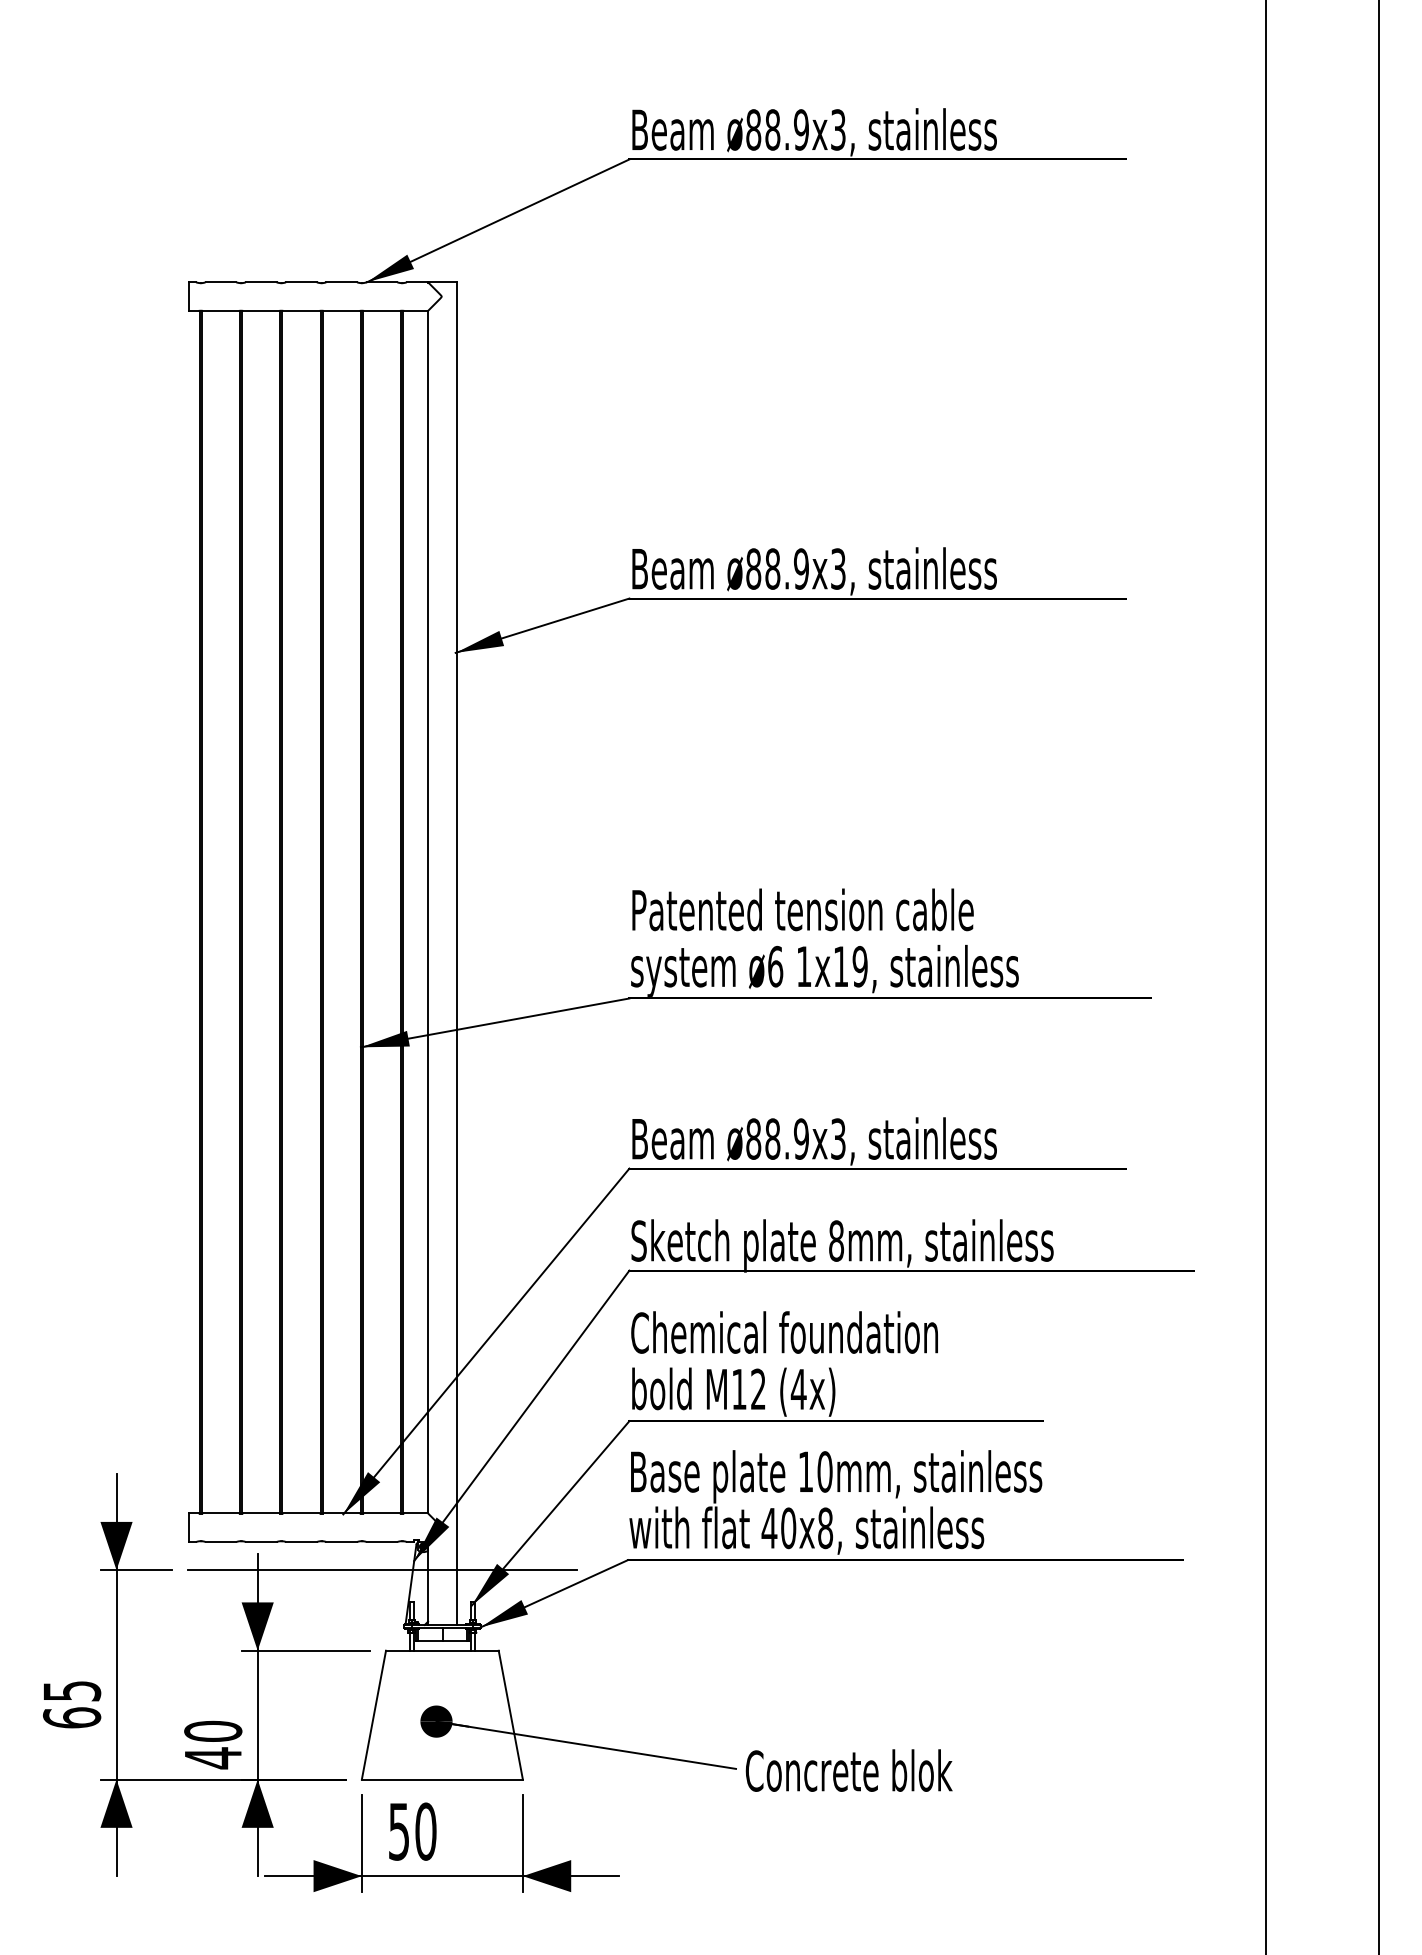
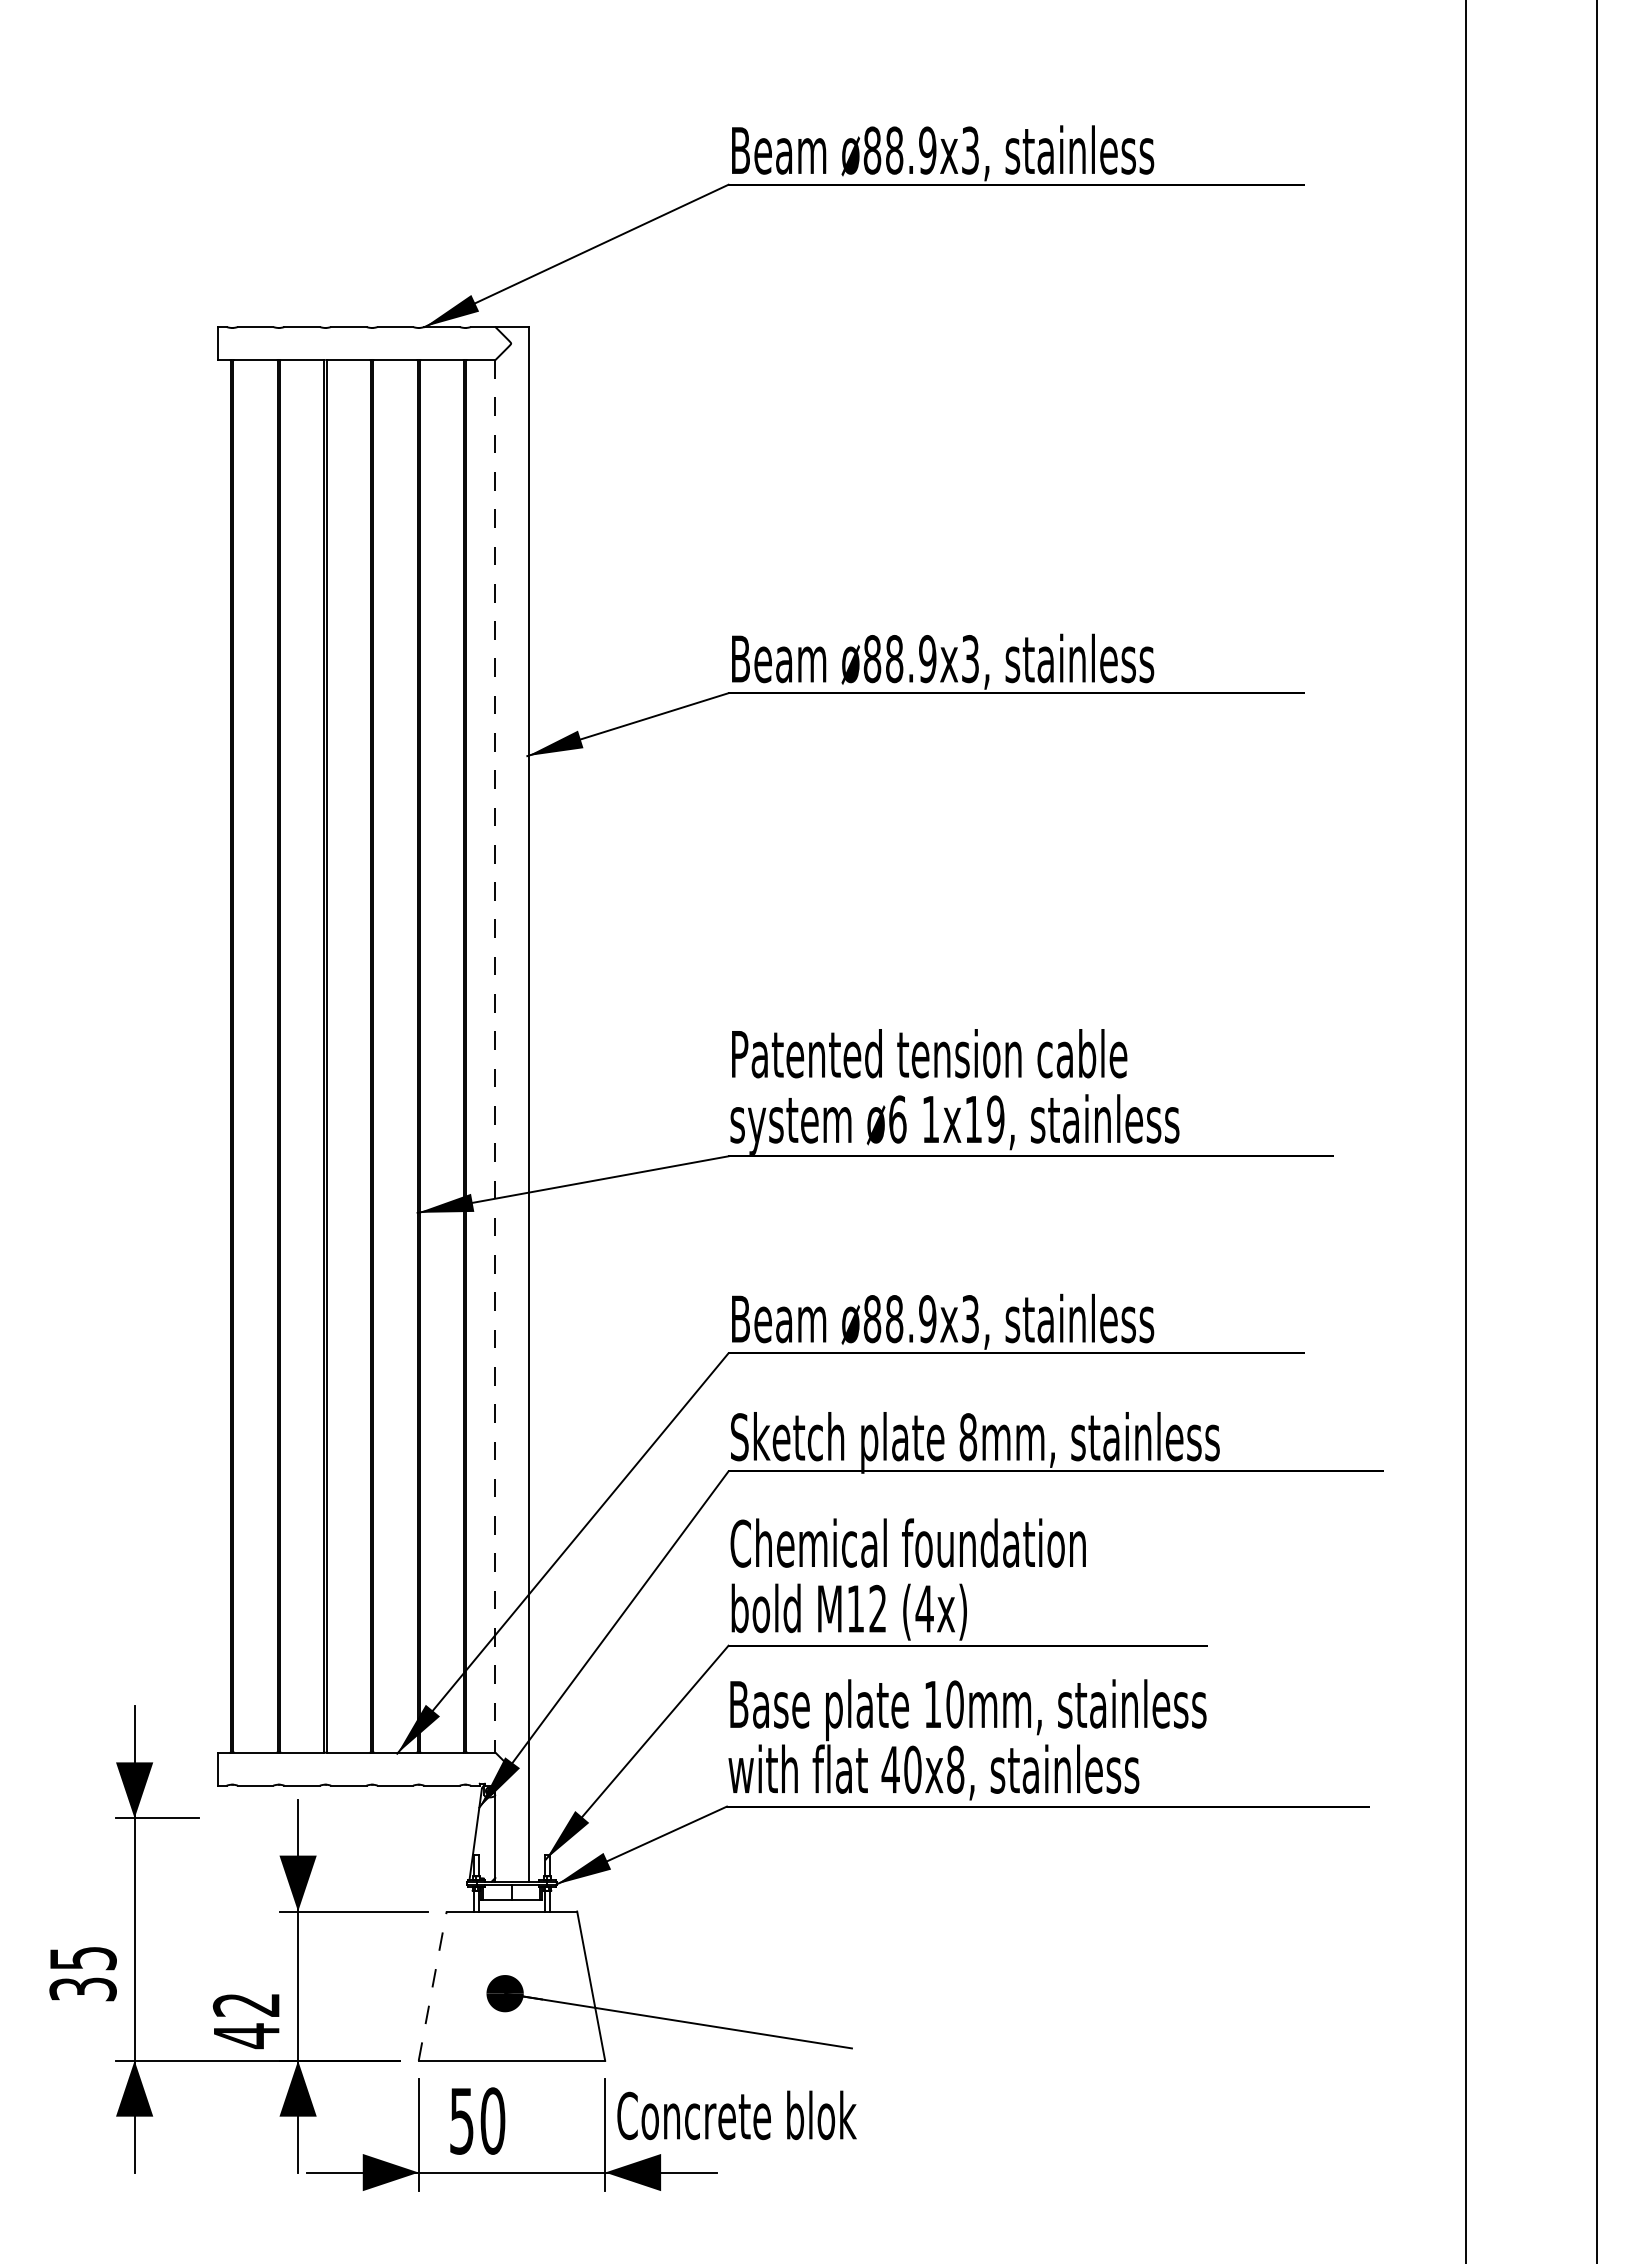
line: (428, 912) -> (495, 1056), solid -> dashed
line: (382, 1570) -> (442, 1818), removed
line: (373, 1715) -> (432, 1986), solid -> dashed
text: (71, 1718) -> (82, 1989), 65 -> 35
text: (213, 1730) -> (246, 2004), 40 -> 42
text: (848, 1770) -> (736, 2115), moved

